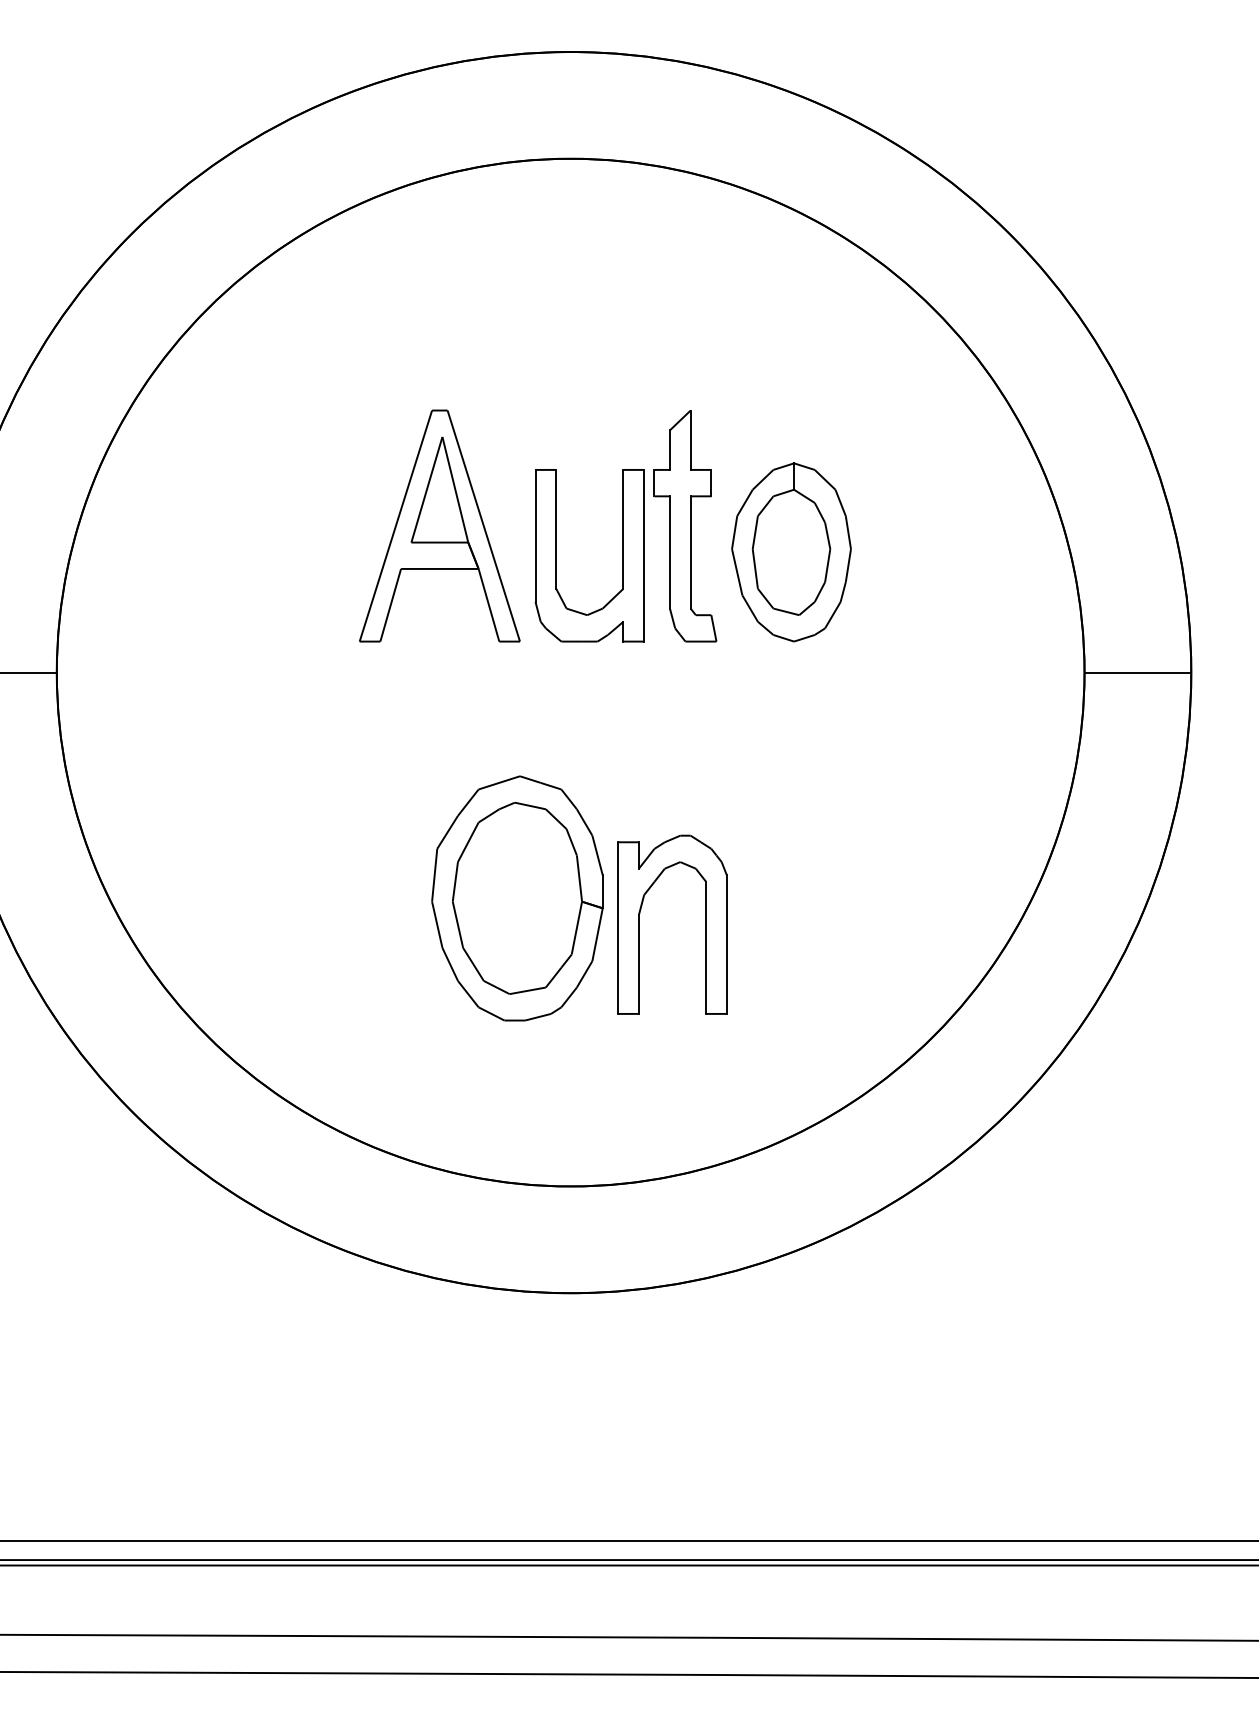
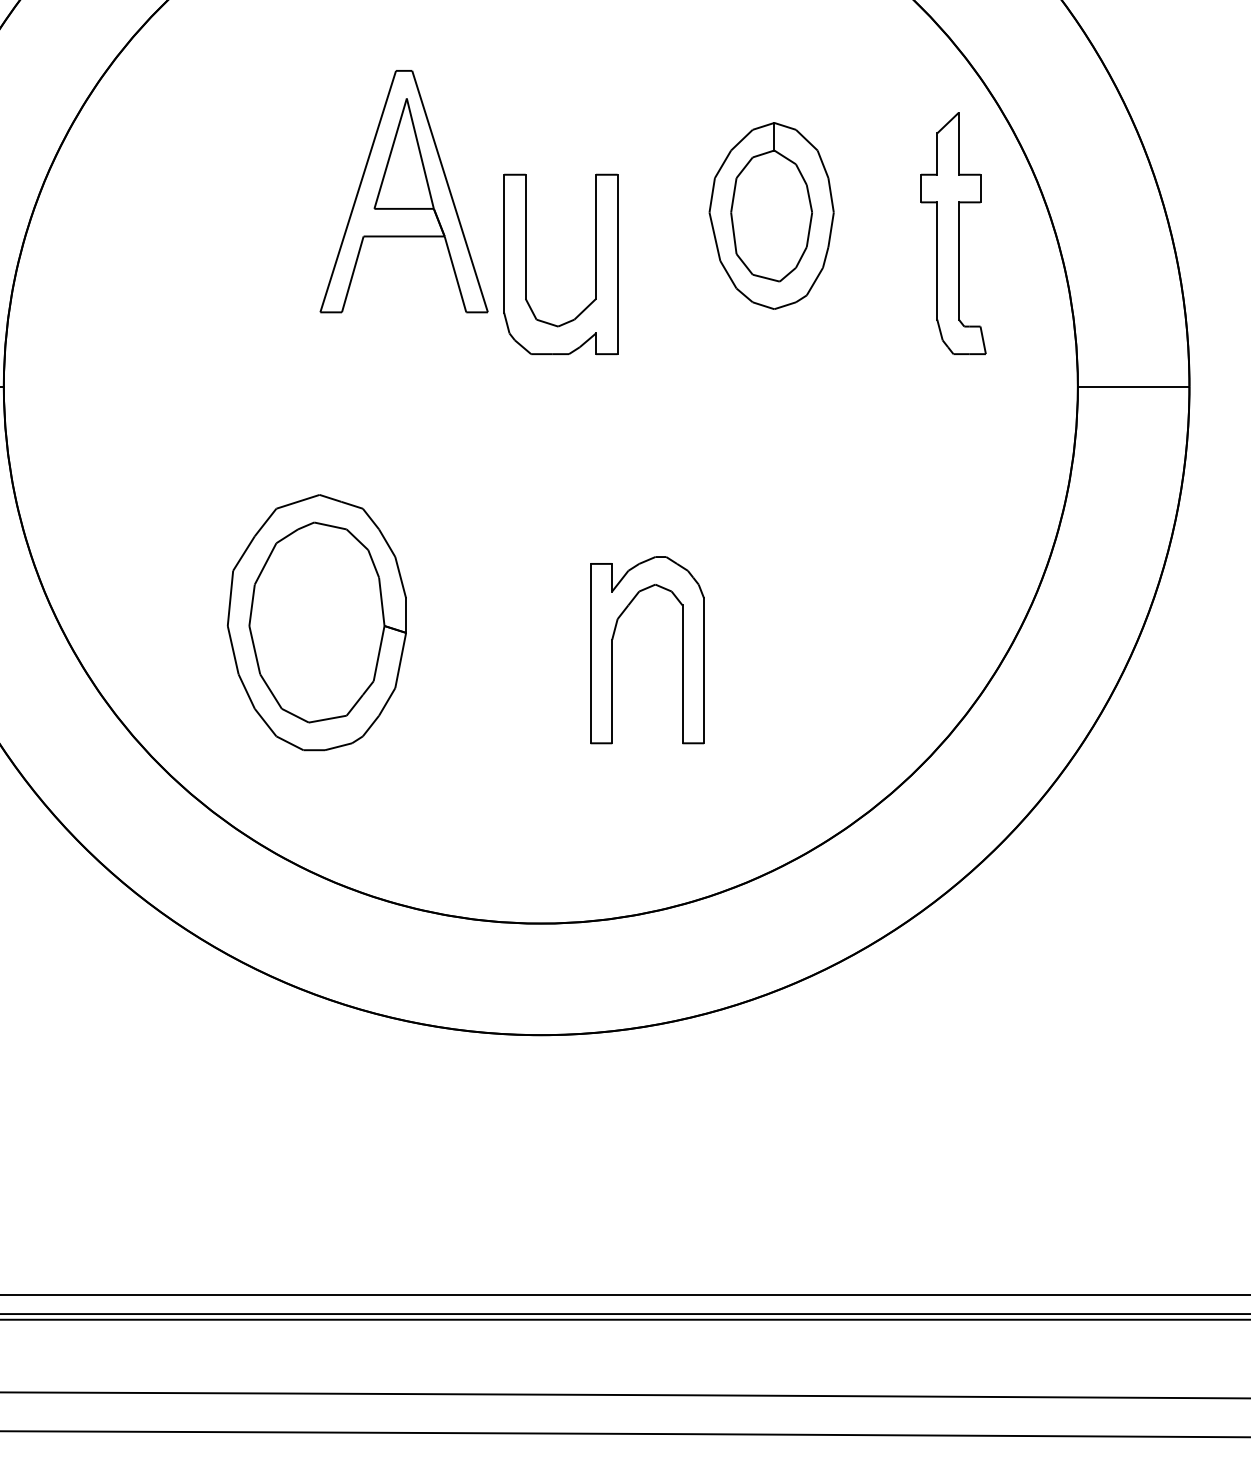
part: (439, 525) -> (403, 191), moved
part: (685, 526) -> (953, 233), moved
part: (791, 552) -> (771, 216), moved
part: (517, 898) -> (317, 622), moved

